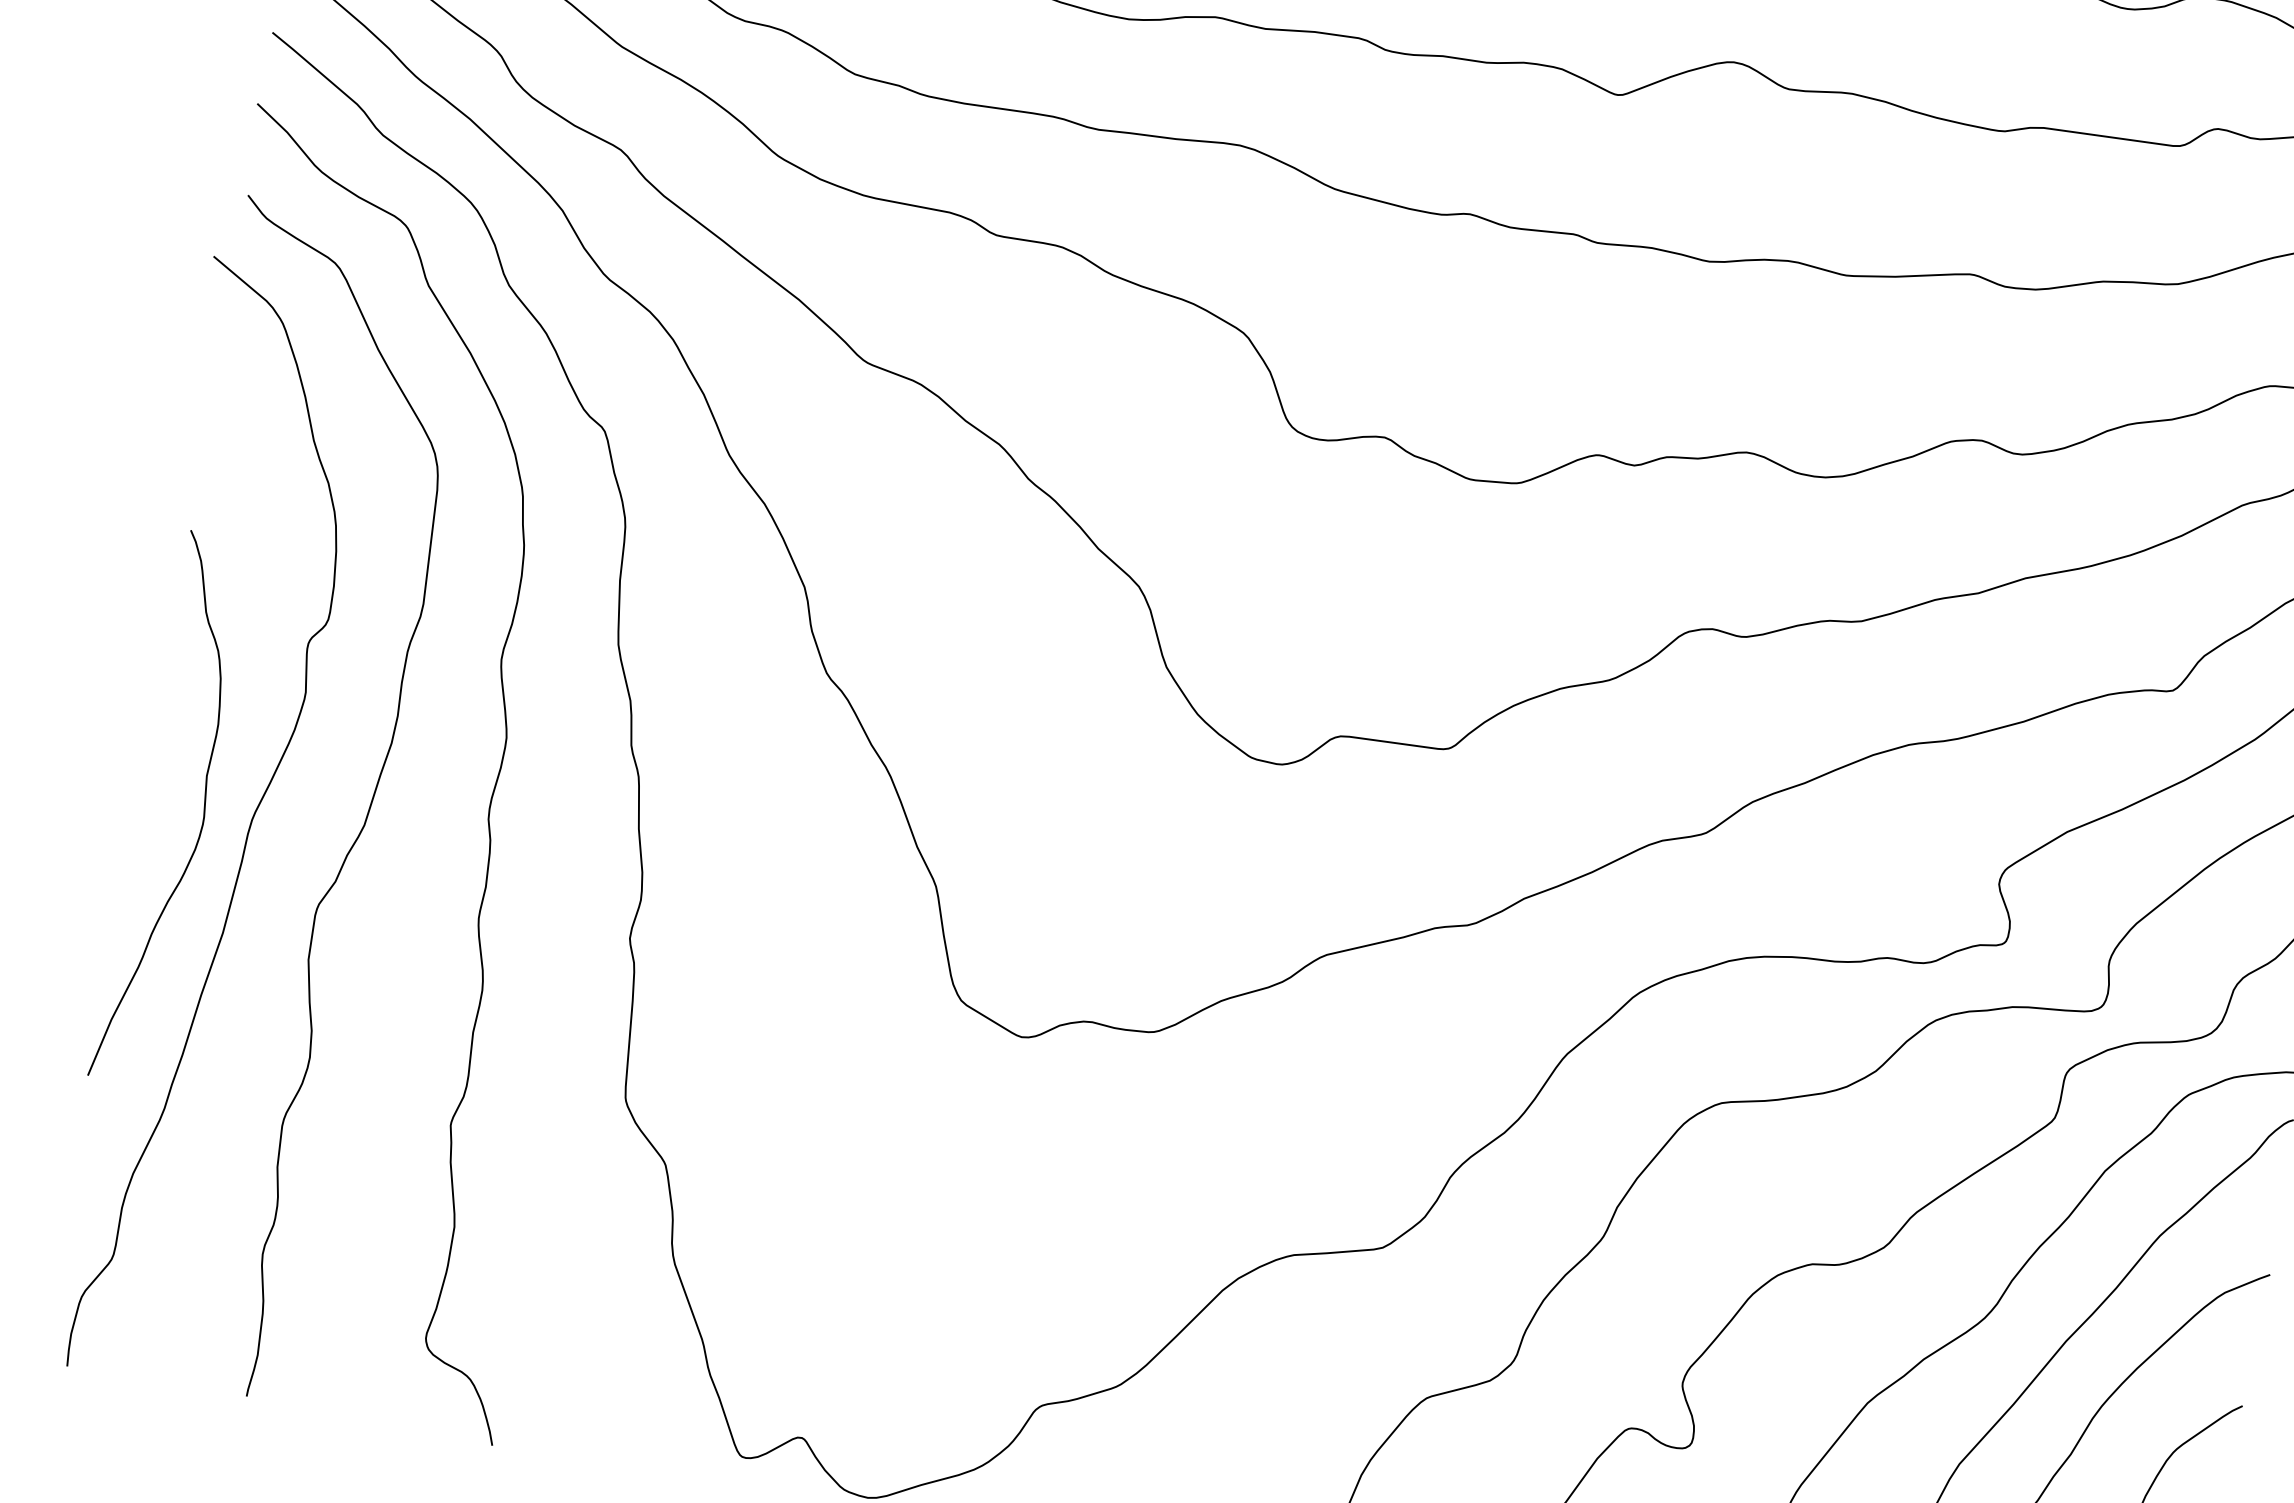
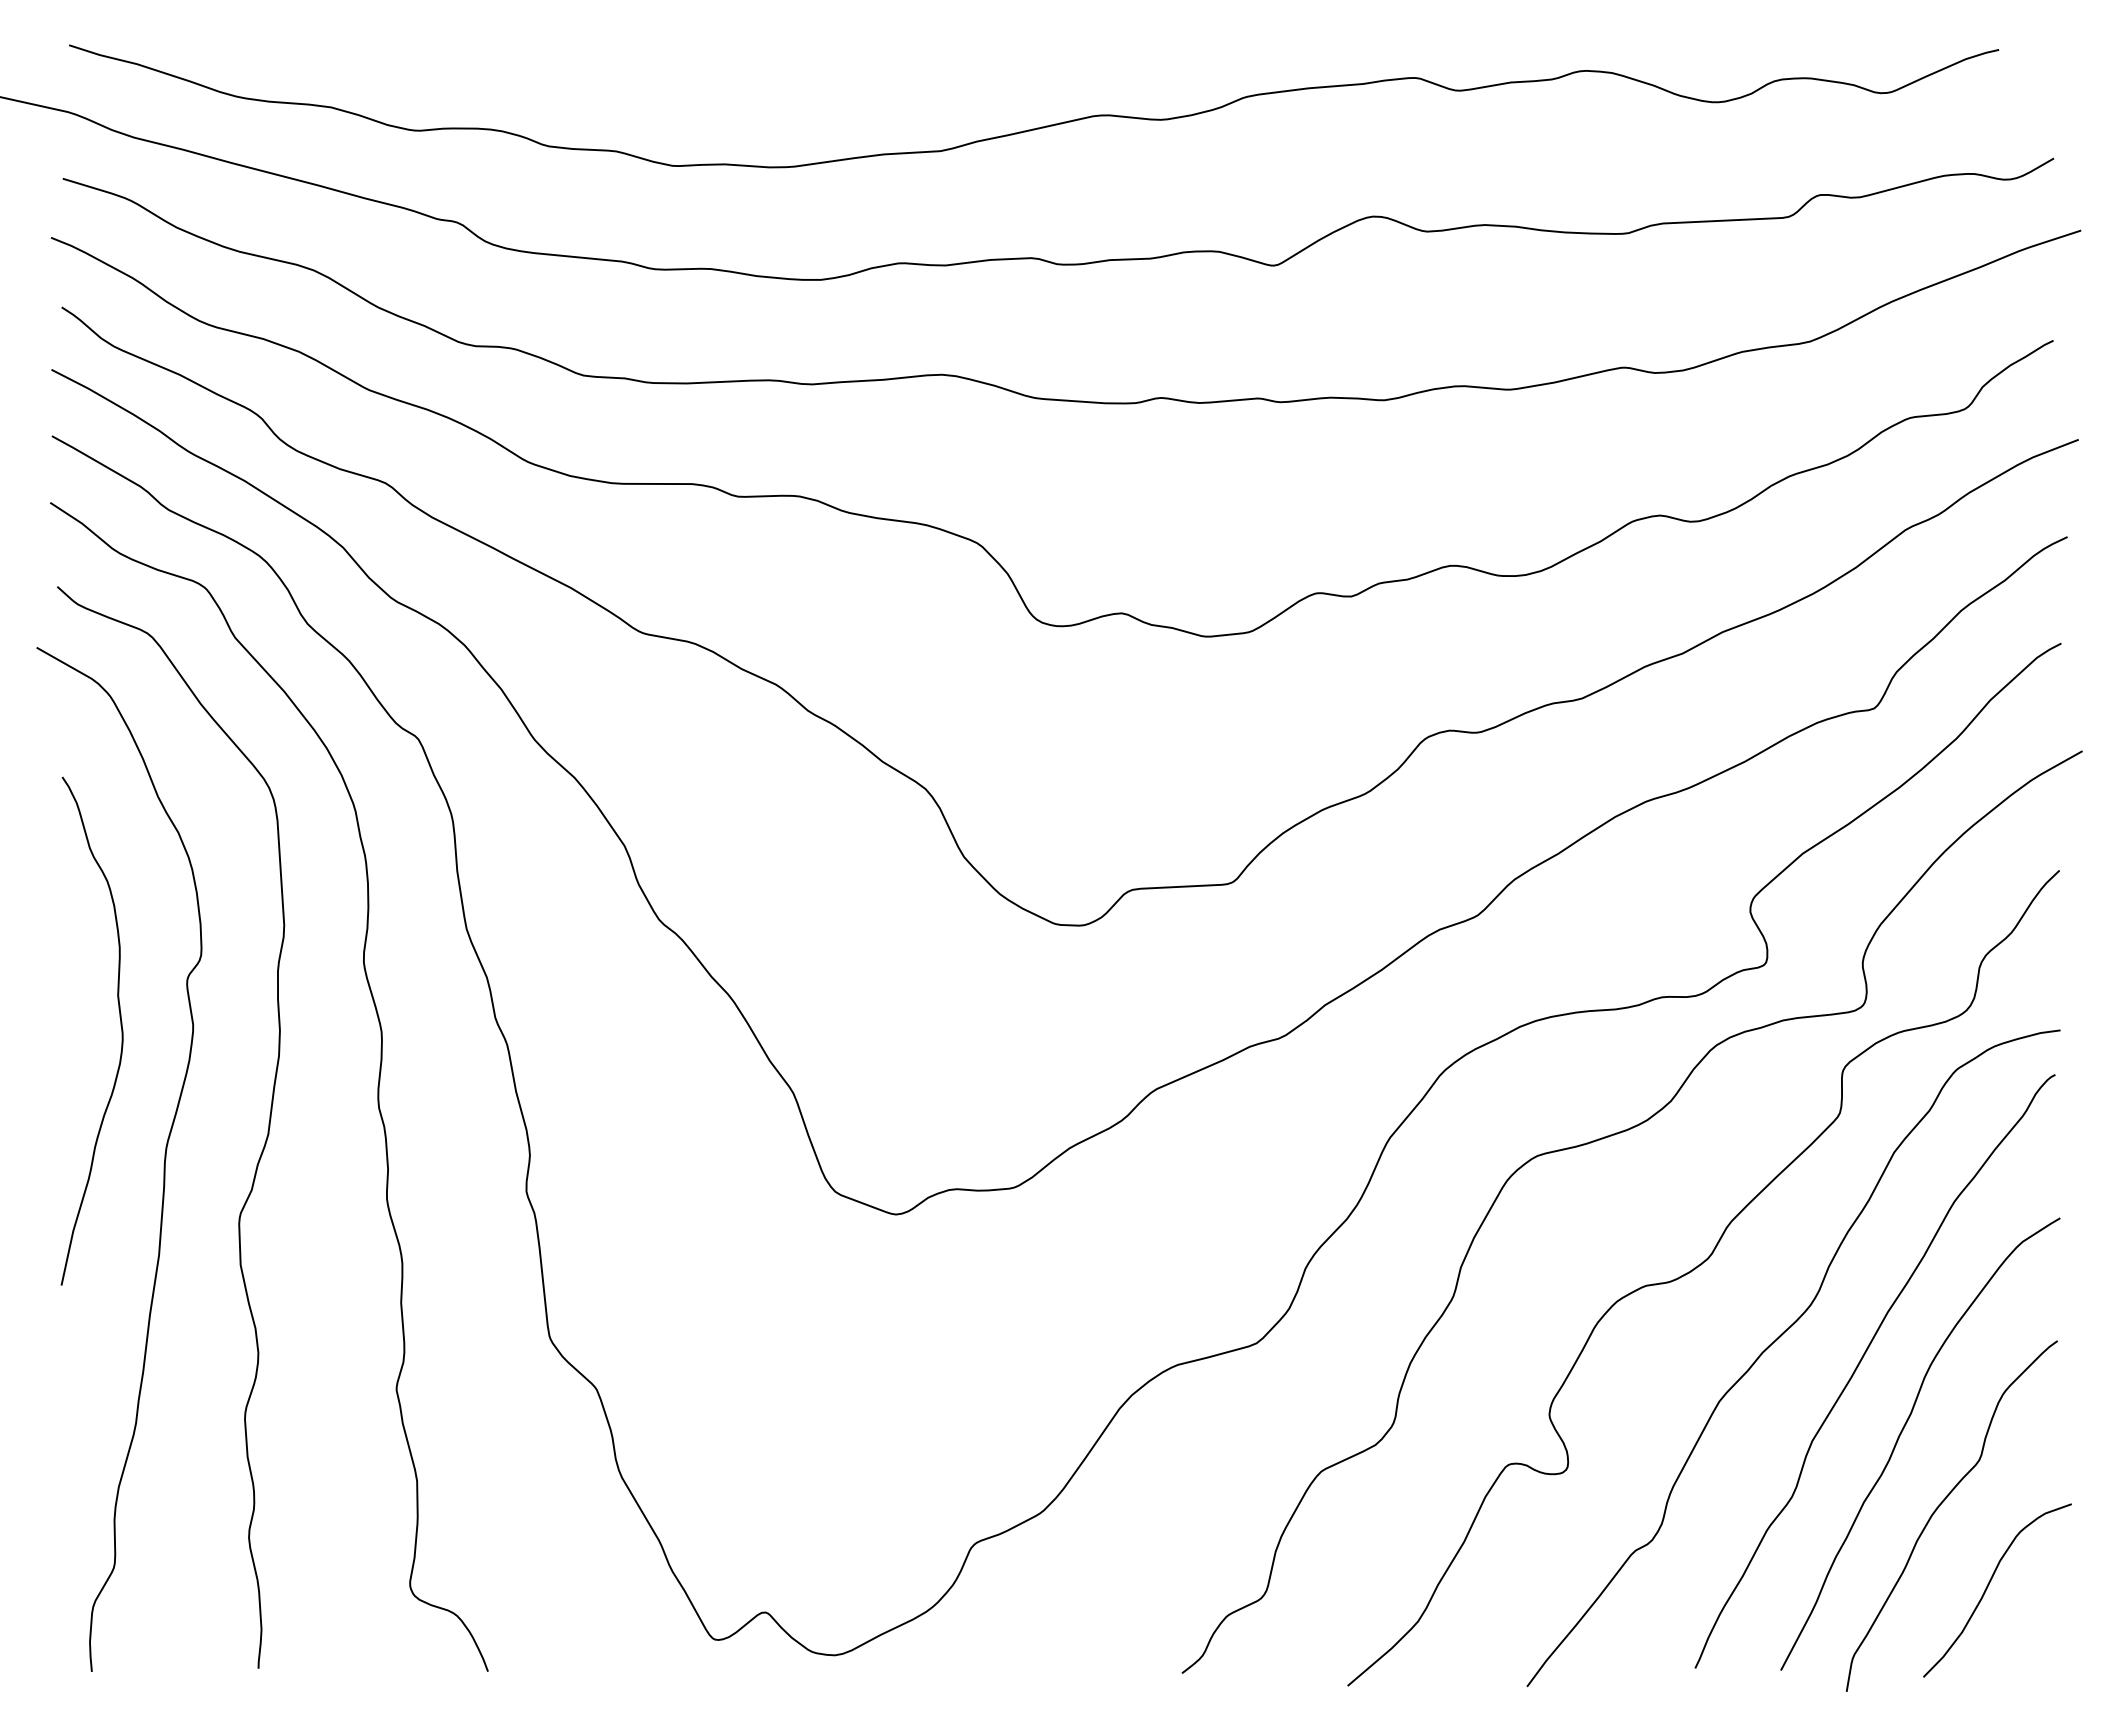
curve: (203, 809) -> (120, 1026), moved

